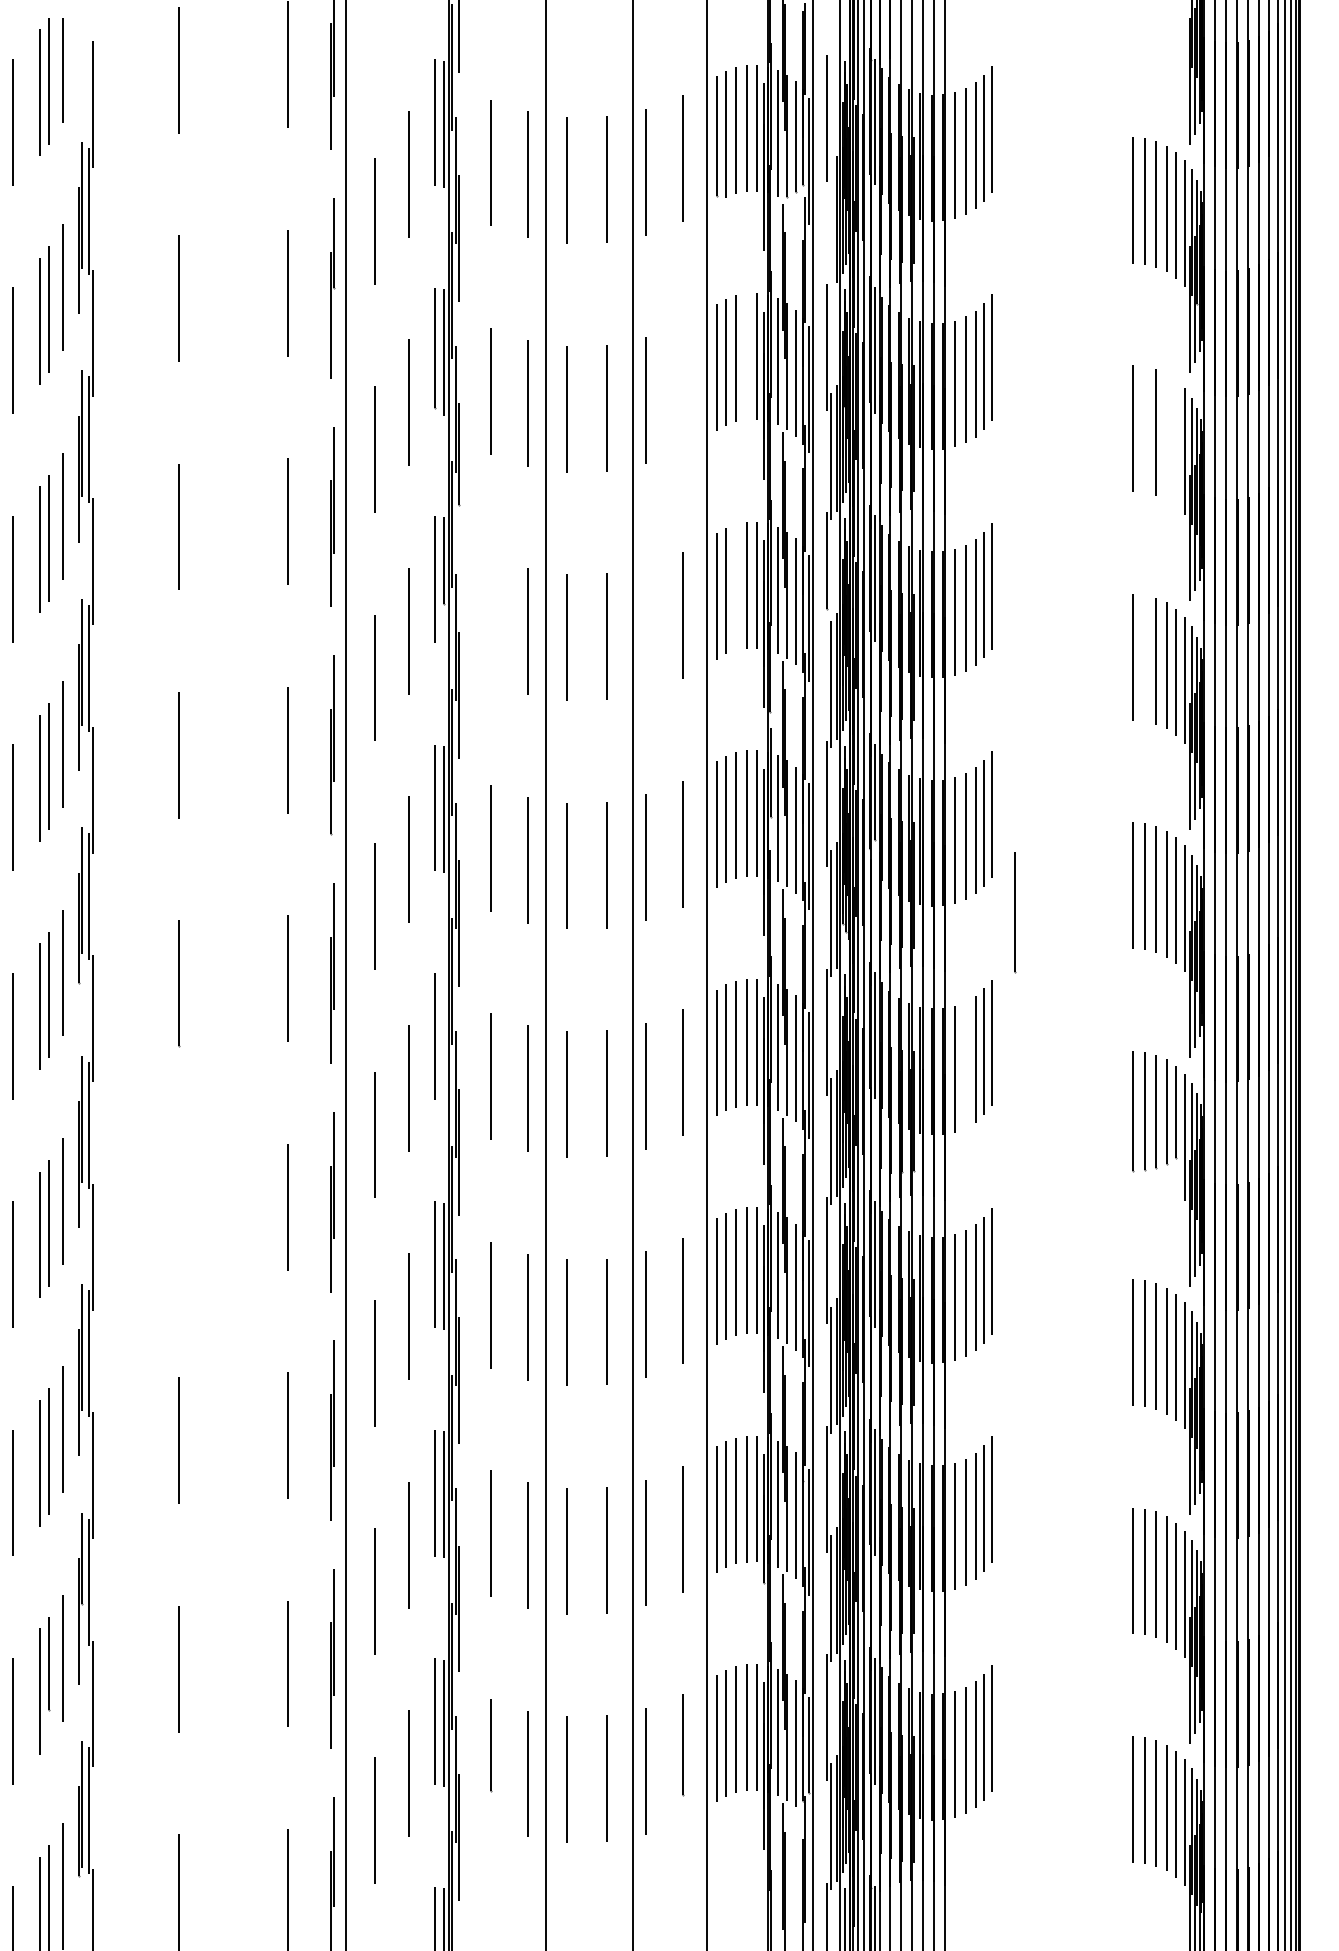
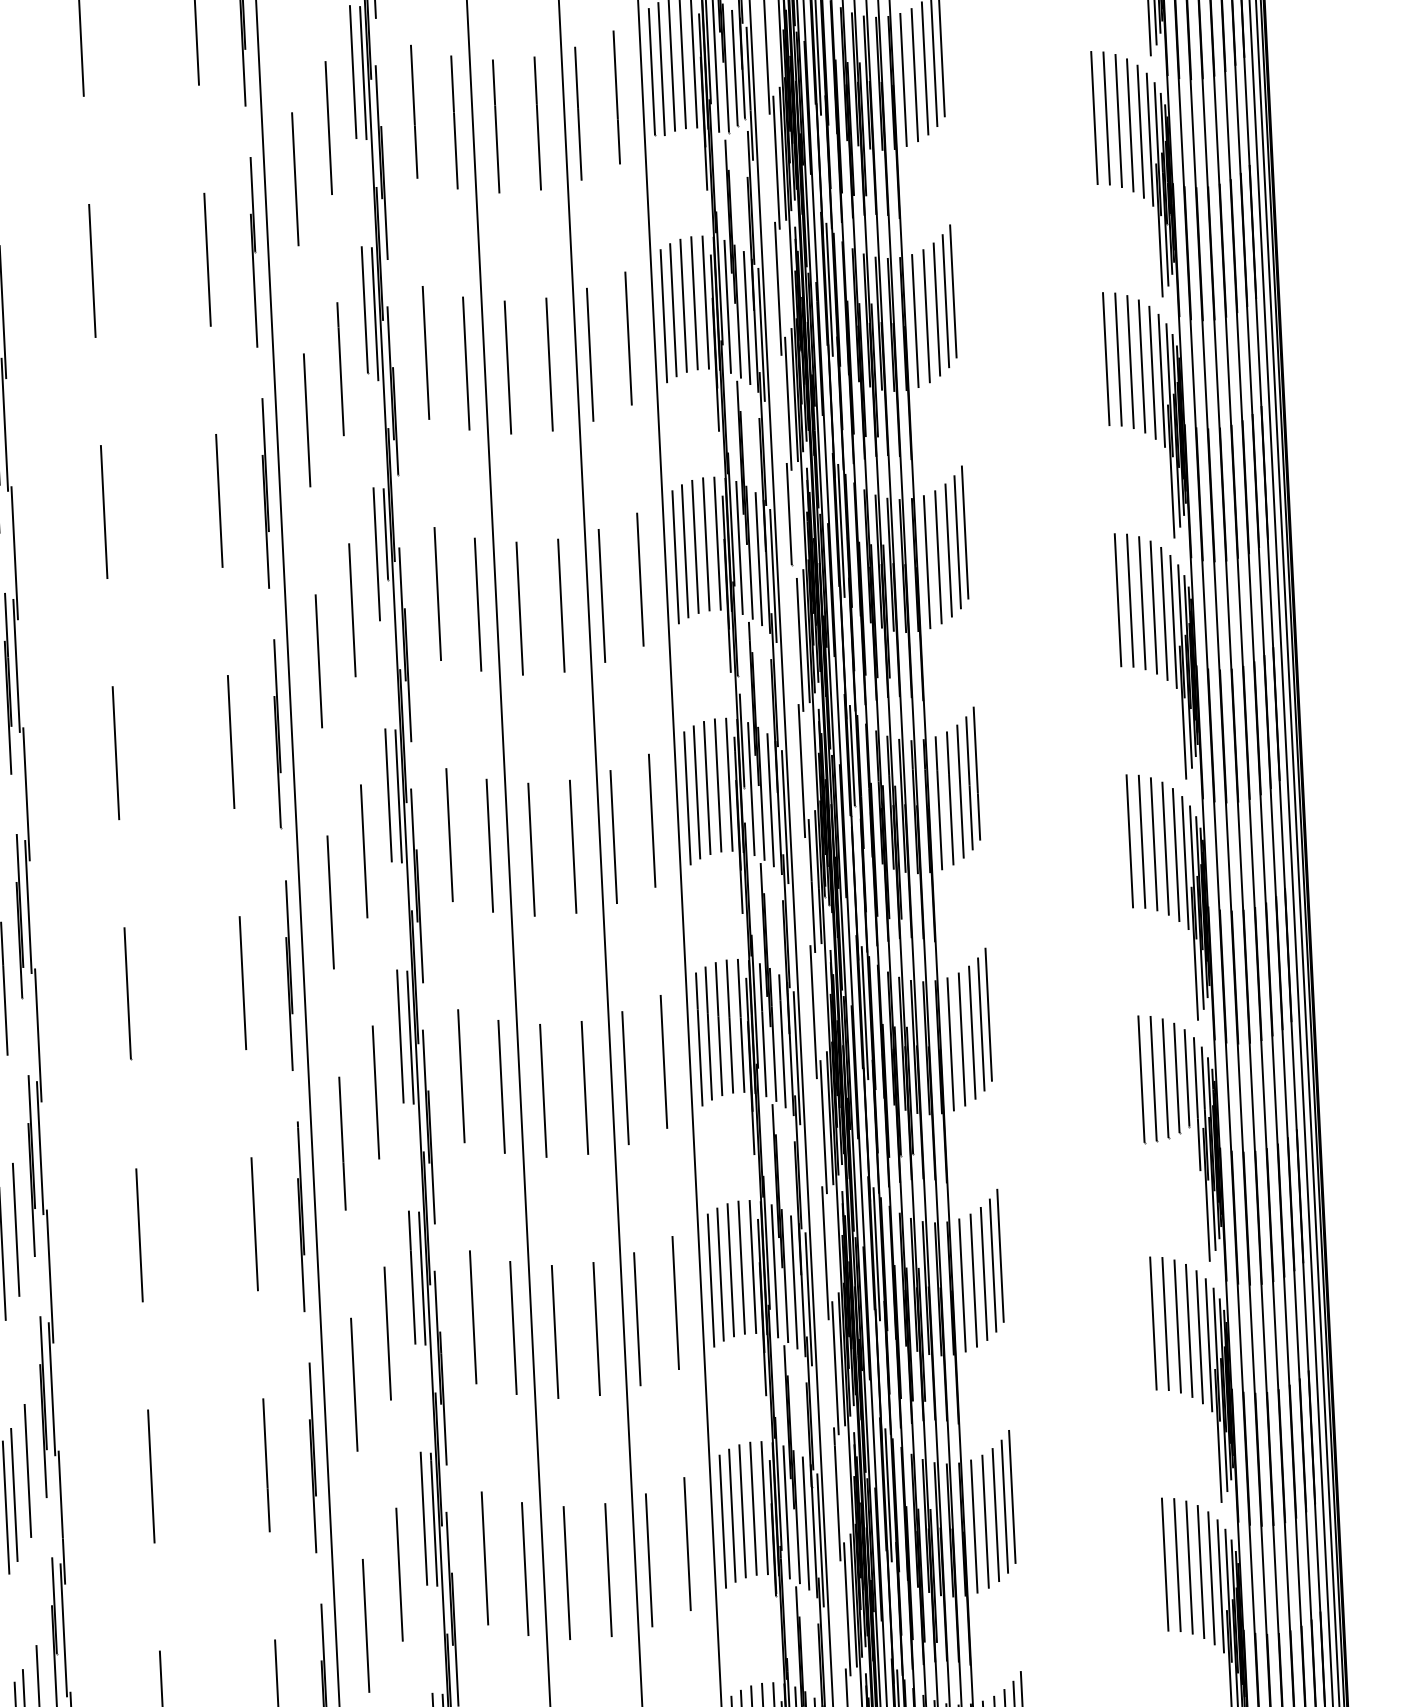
line: (830, 227) -> (776, 162), added
line: (746, 356) -> (694, 302), added
line: (682, 387) -> (628, 338), added
line: (1144, 429) -> (1118, 359), added
line: (1166, 436) -> (1141, 365), added
line: (1175, 443) -> (1151, 372), added
line: (736, 586) -> (695, 546), added
line: (490, 619) -> (437, 593), added
line: (645, 628) -> (601, 595), added
line: (1144, 657) -> (1129, 599), added
line: (1015, 912) -> (1006, 875), removed
line: (444, 1037) -> (410, 1037), added
line: (965, 1065) -> (962, 1039), added
line: (179, 1211) -> (139, 1234), added

